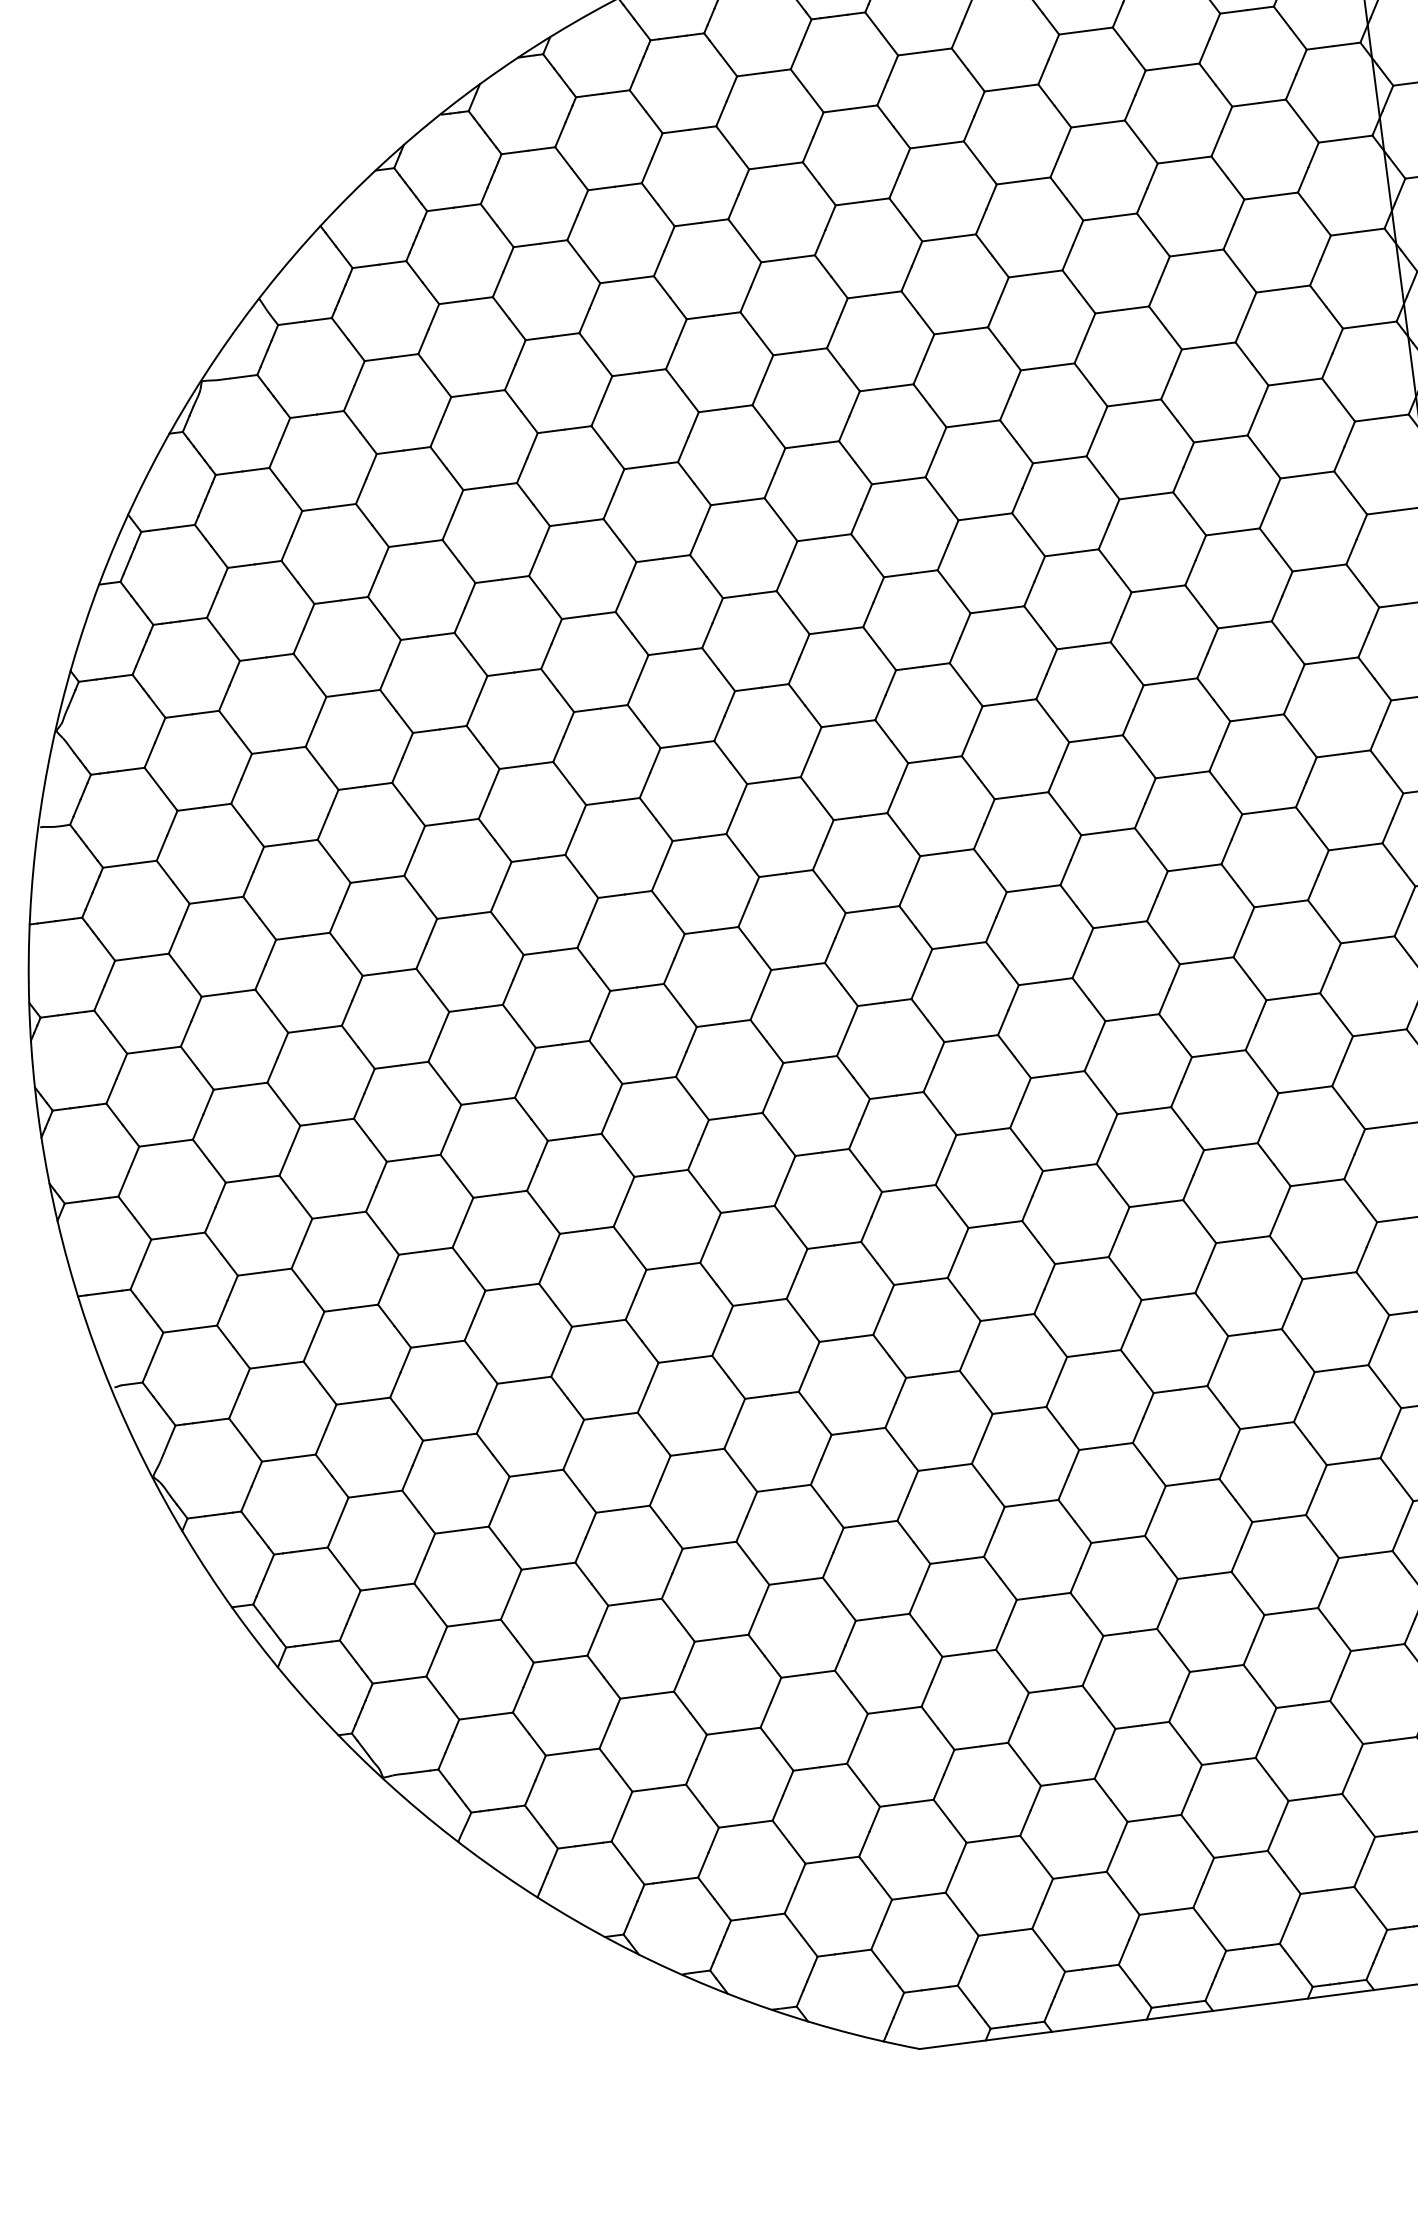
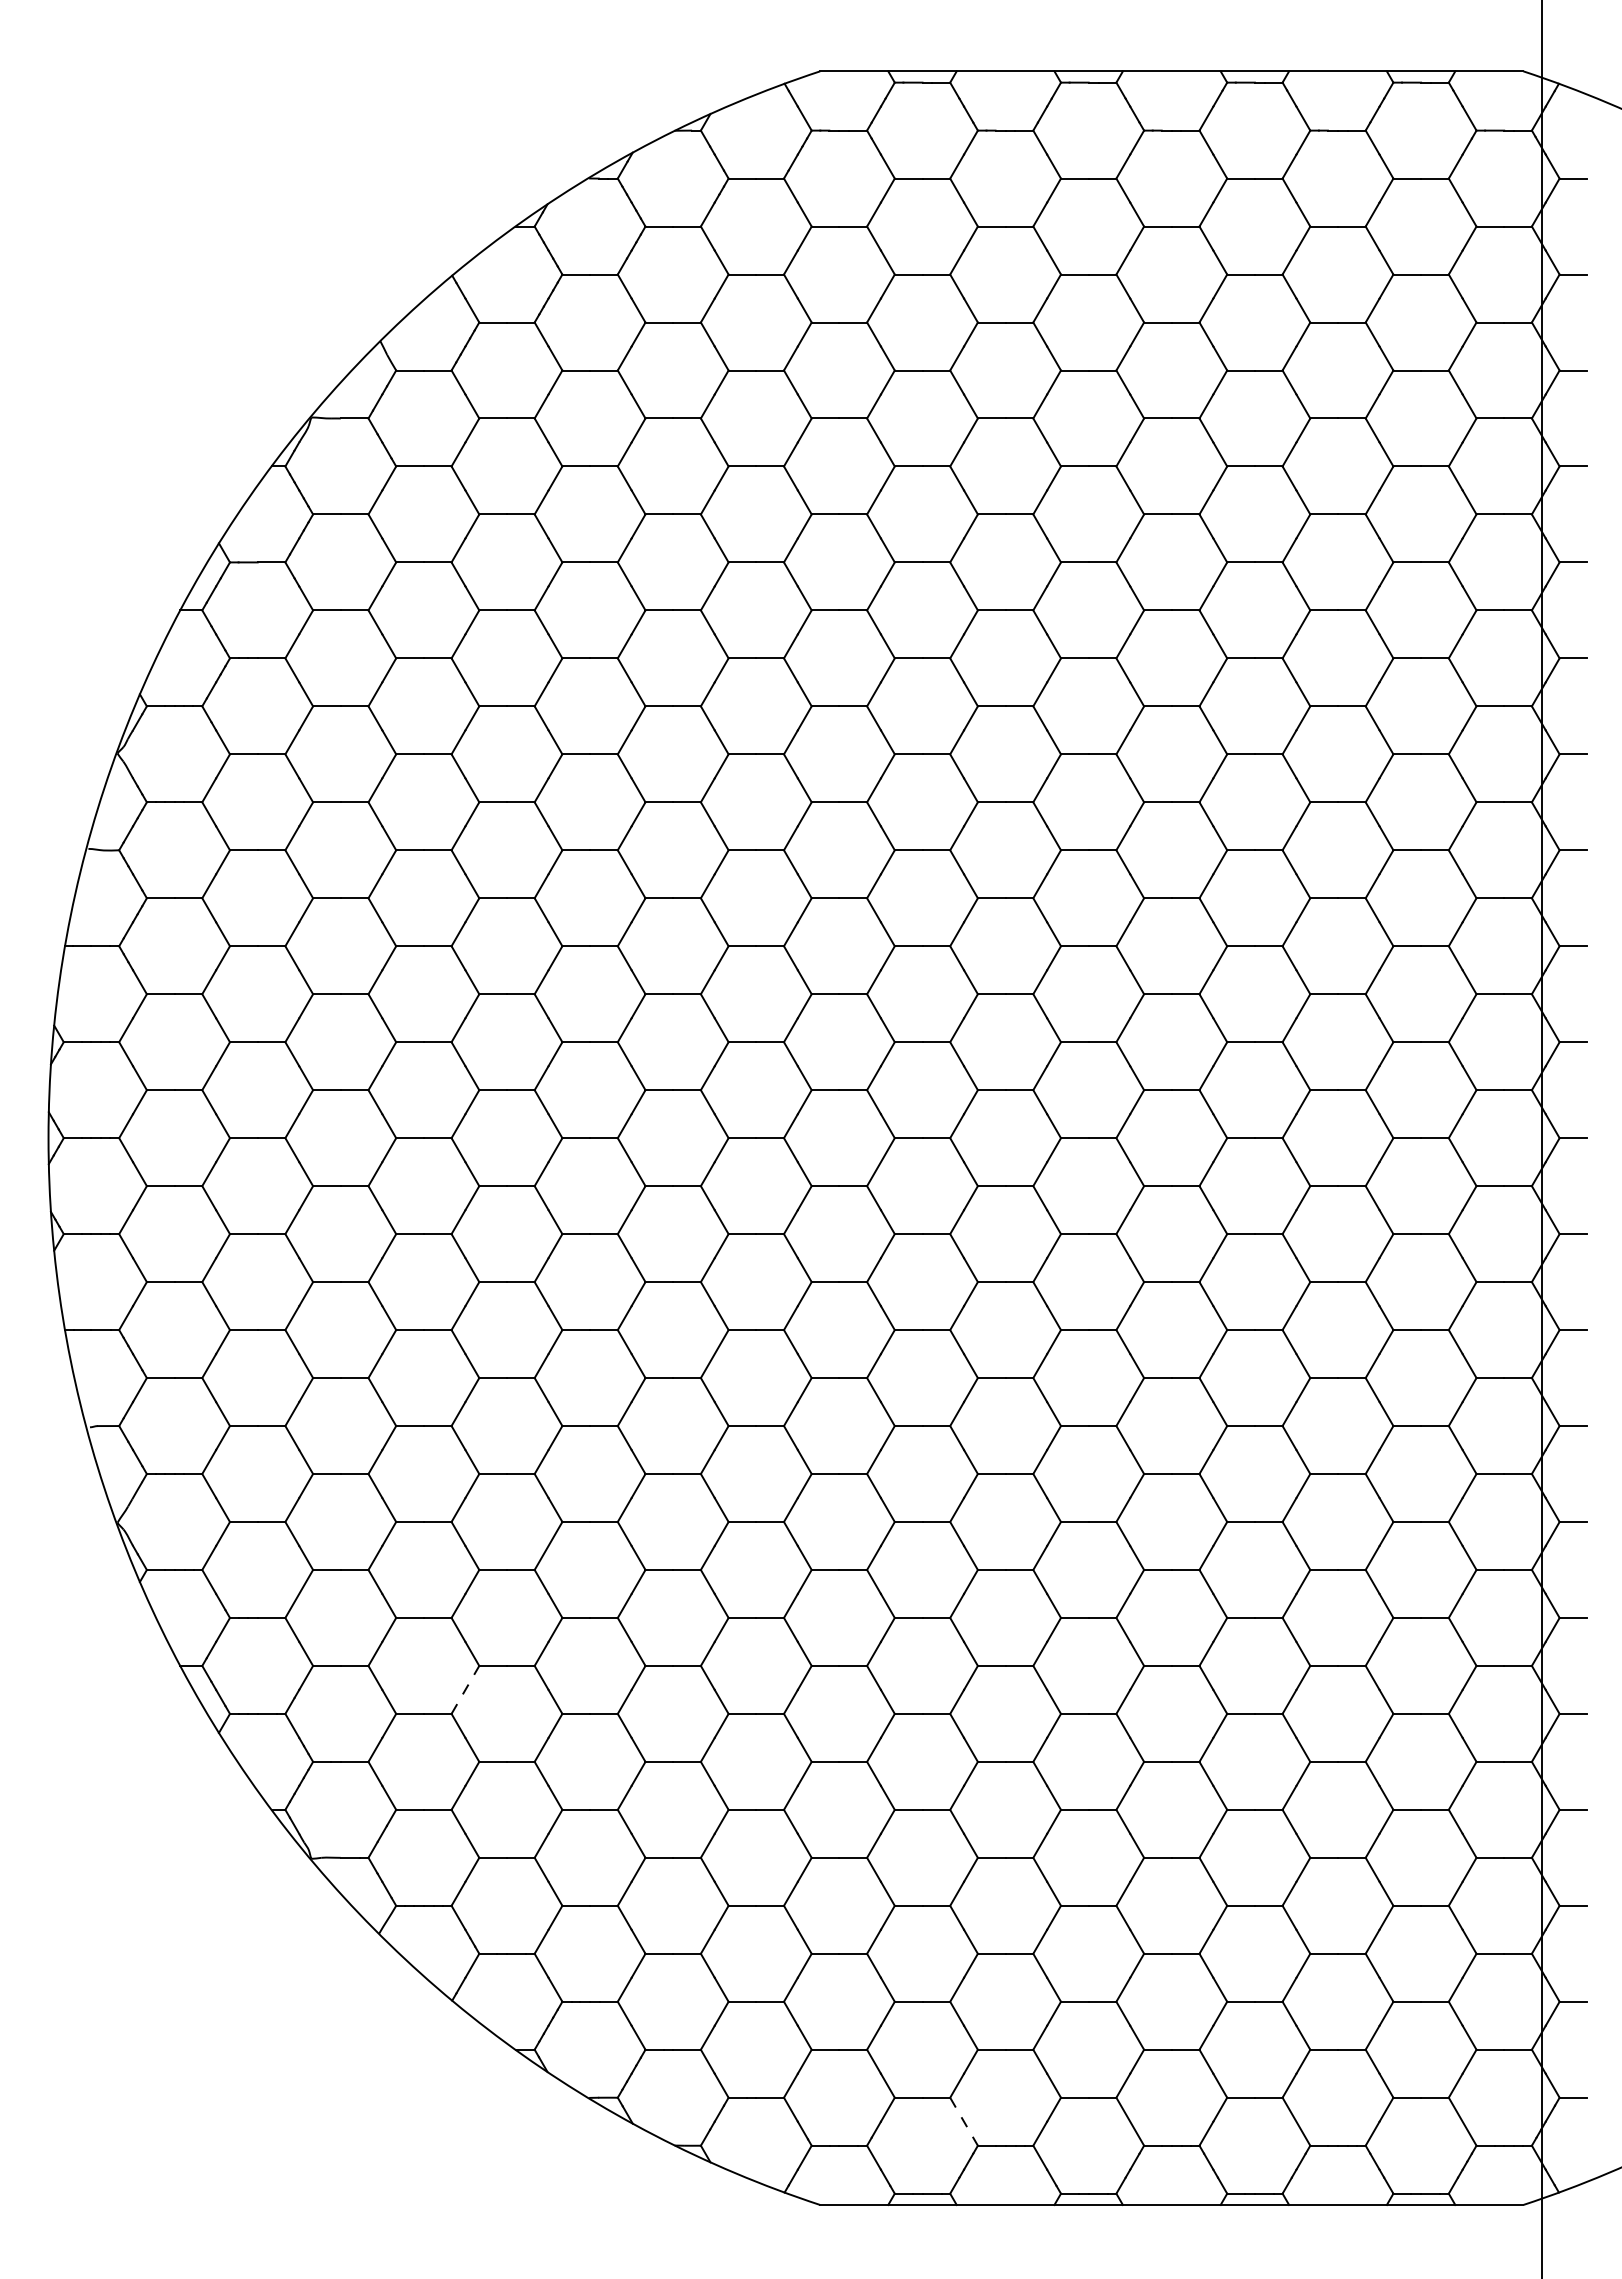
line: (511, 1594) -> (465, 1689), solid -> dashed
line: (1049, 1949) -> (964, 2121), solid -> dashed

